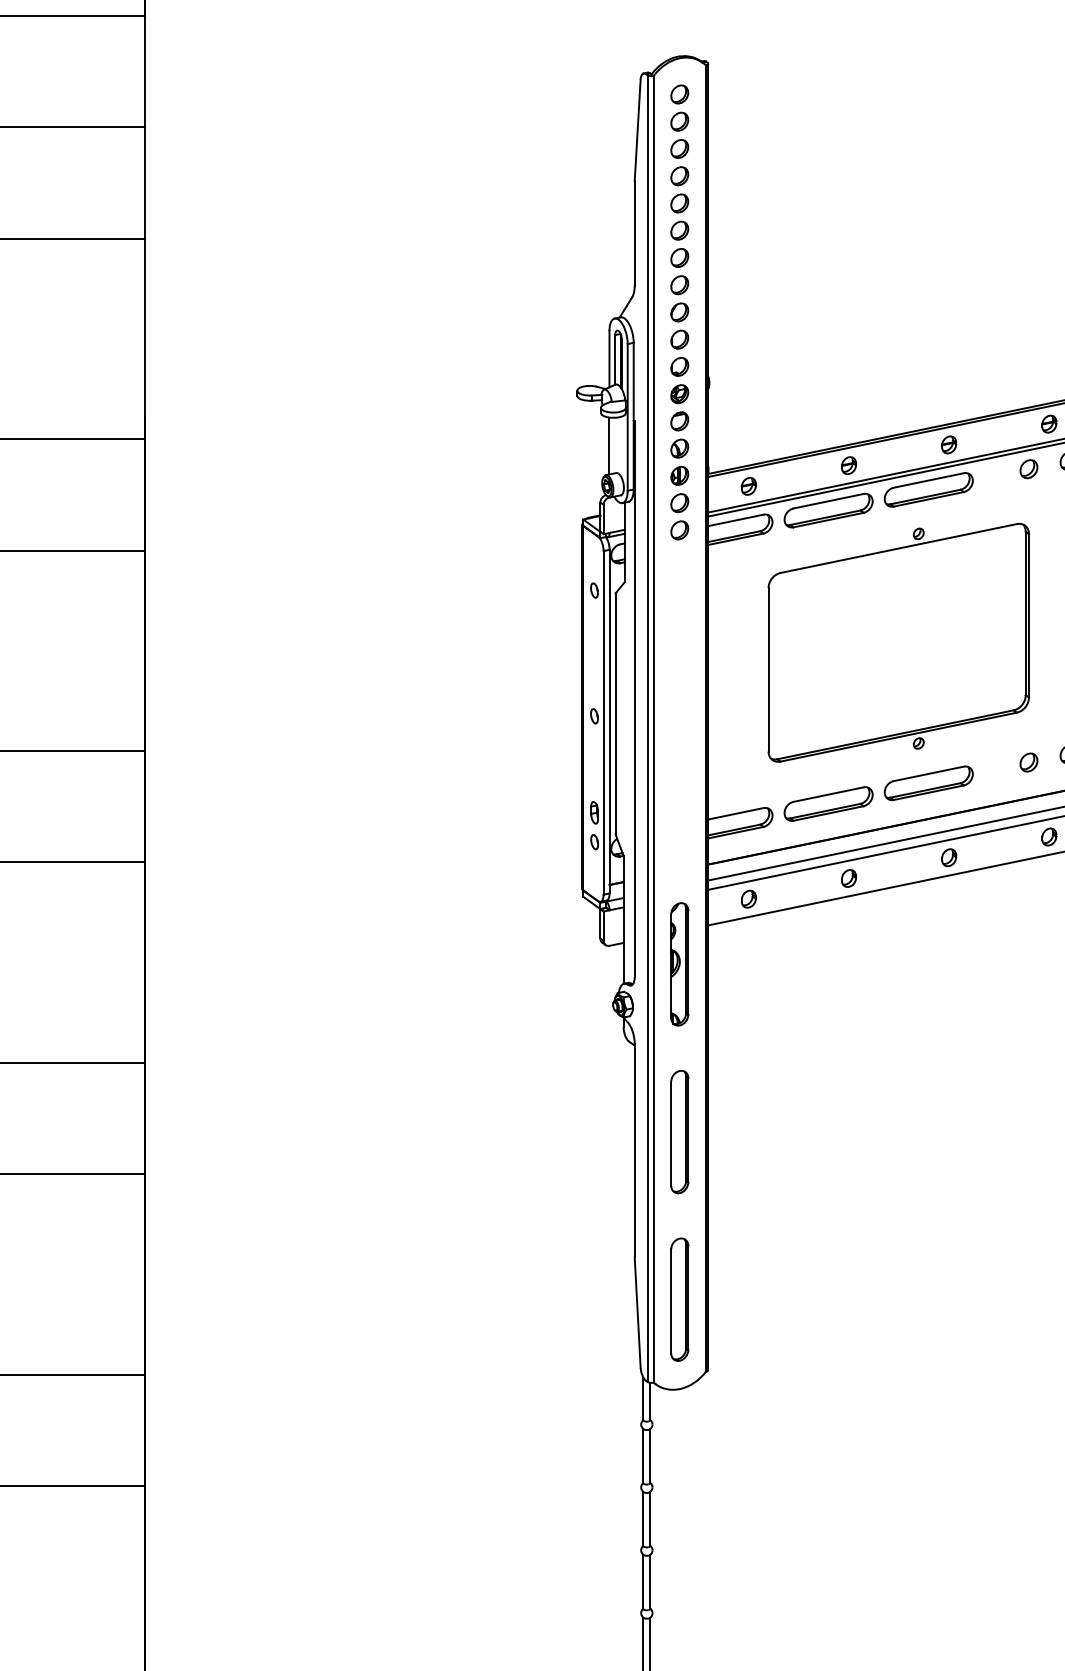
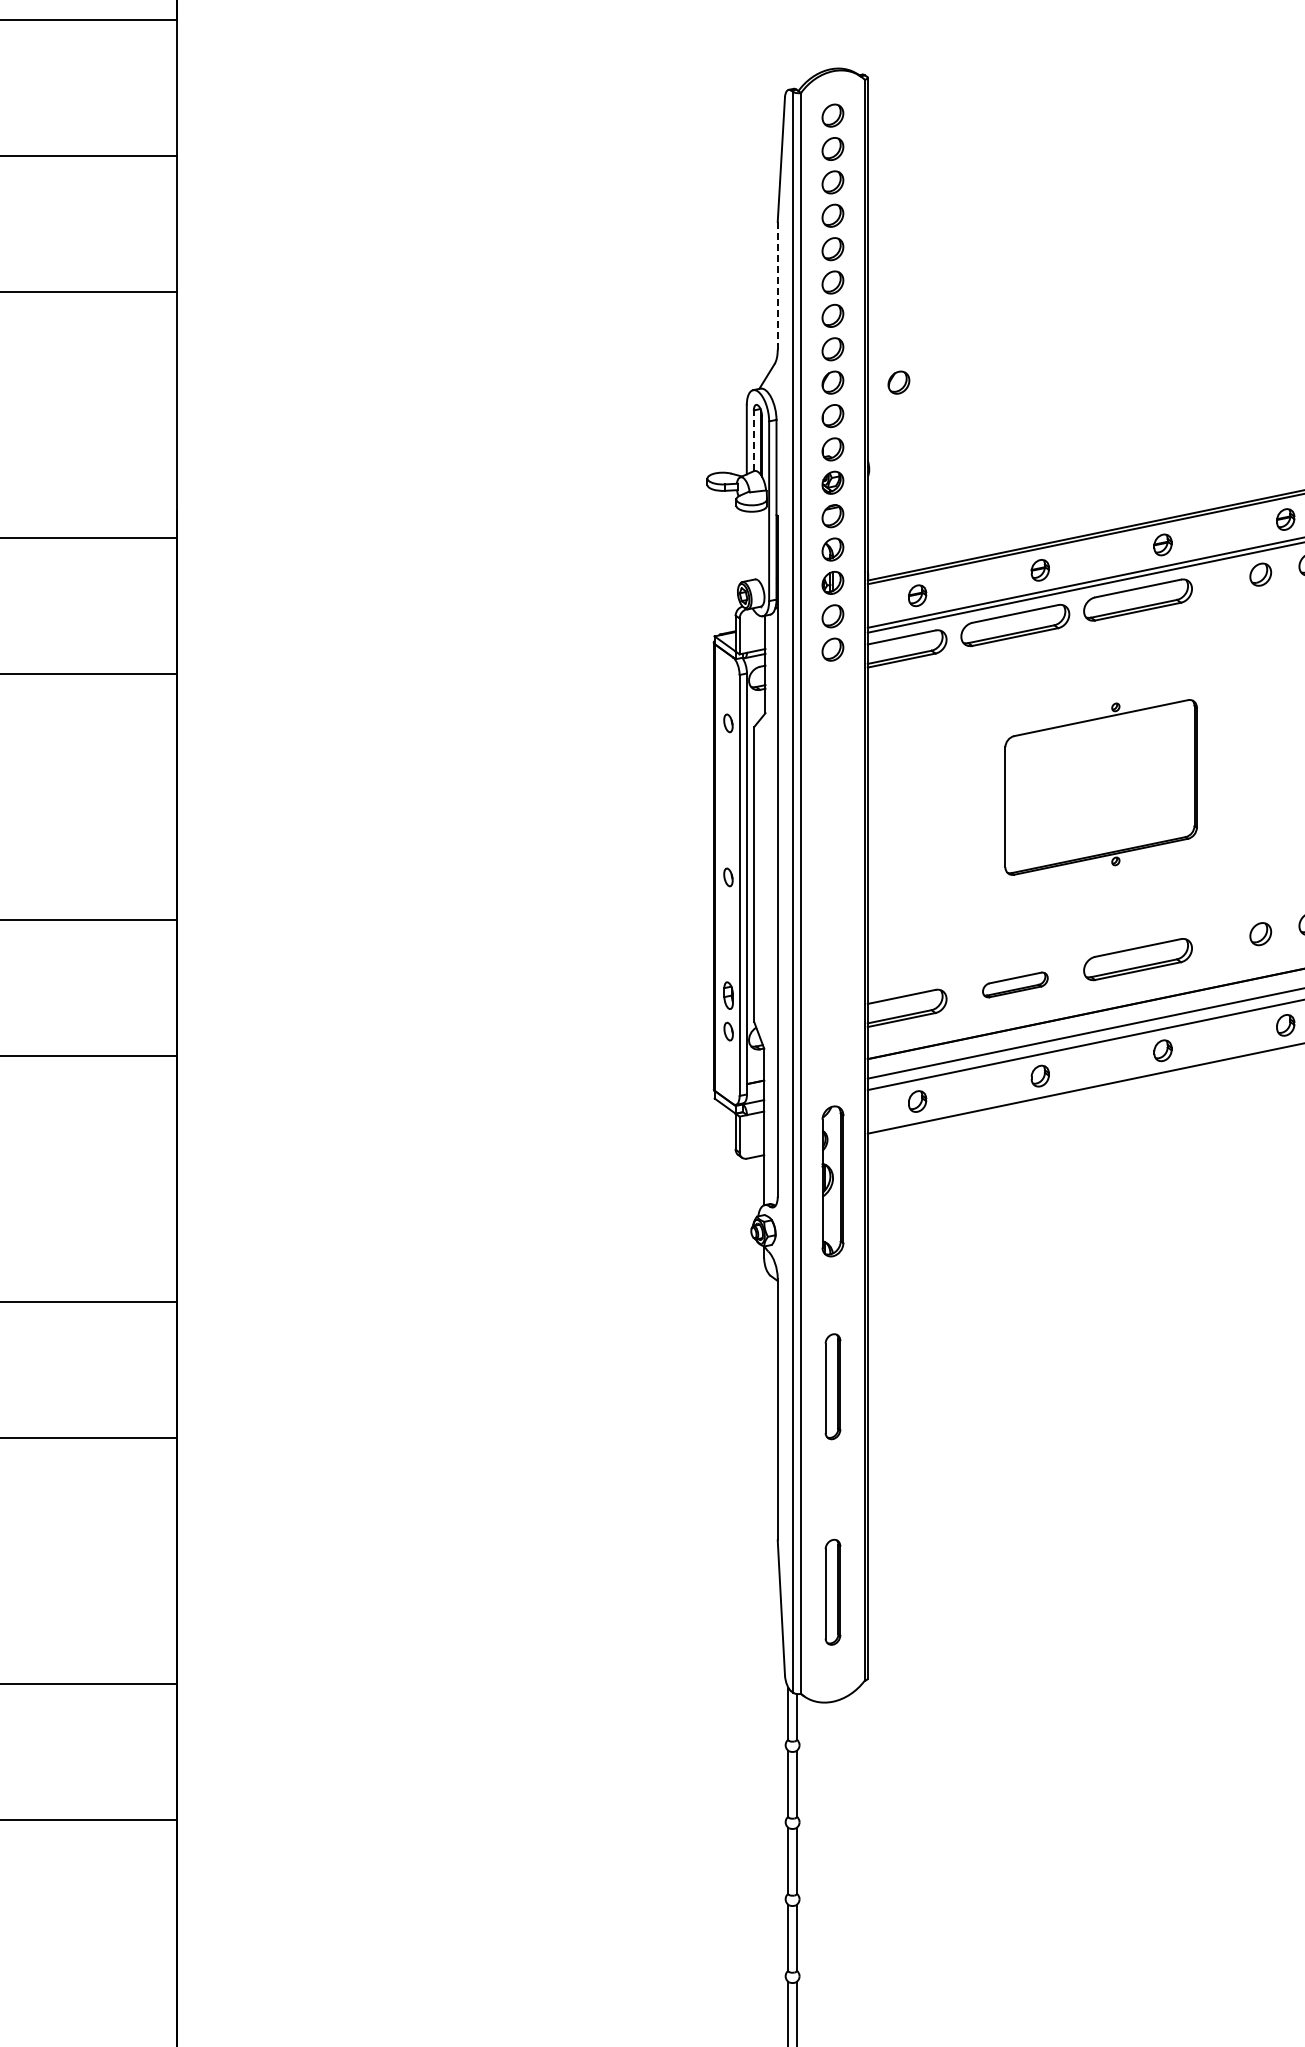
line: (634, 233) -> (777, 285), solid -> dashed
part: (733, 312) -> (898, 382), added
line: (614, 359) -> (753, 440), solid -> dashed
line: (609, 446) -> (746, 546), removed
part: (898, 642) -> (1100, 787), size x0.6
part: (828, 803) -> (1015, 984), size x0.6
part: (679, 1131) -> (832, 1386), size x0.7
part: (679, 1299) -> (832, 1592), size x0.7

